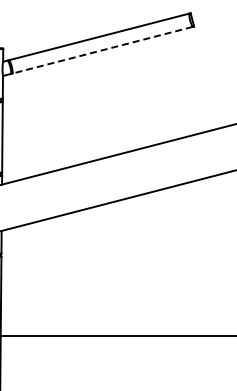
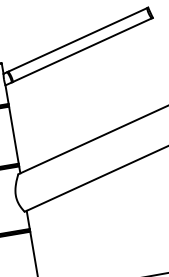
line: (102, 50) -> (82, 50), dashed -> solid

